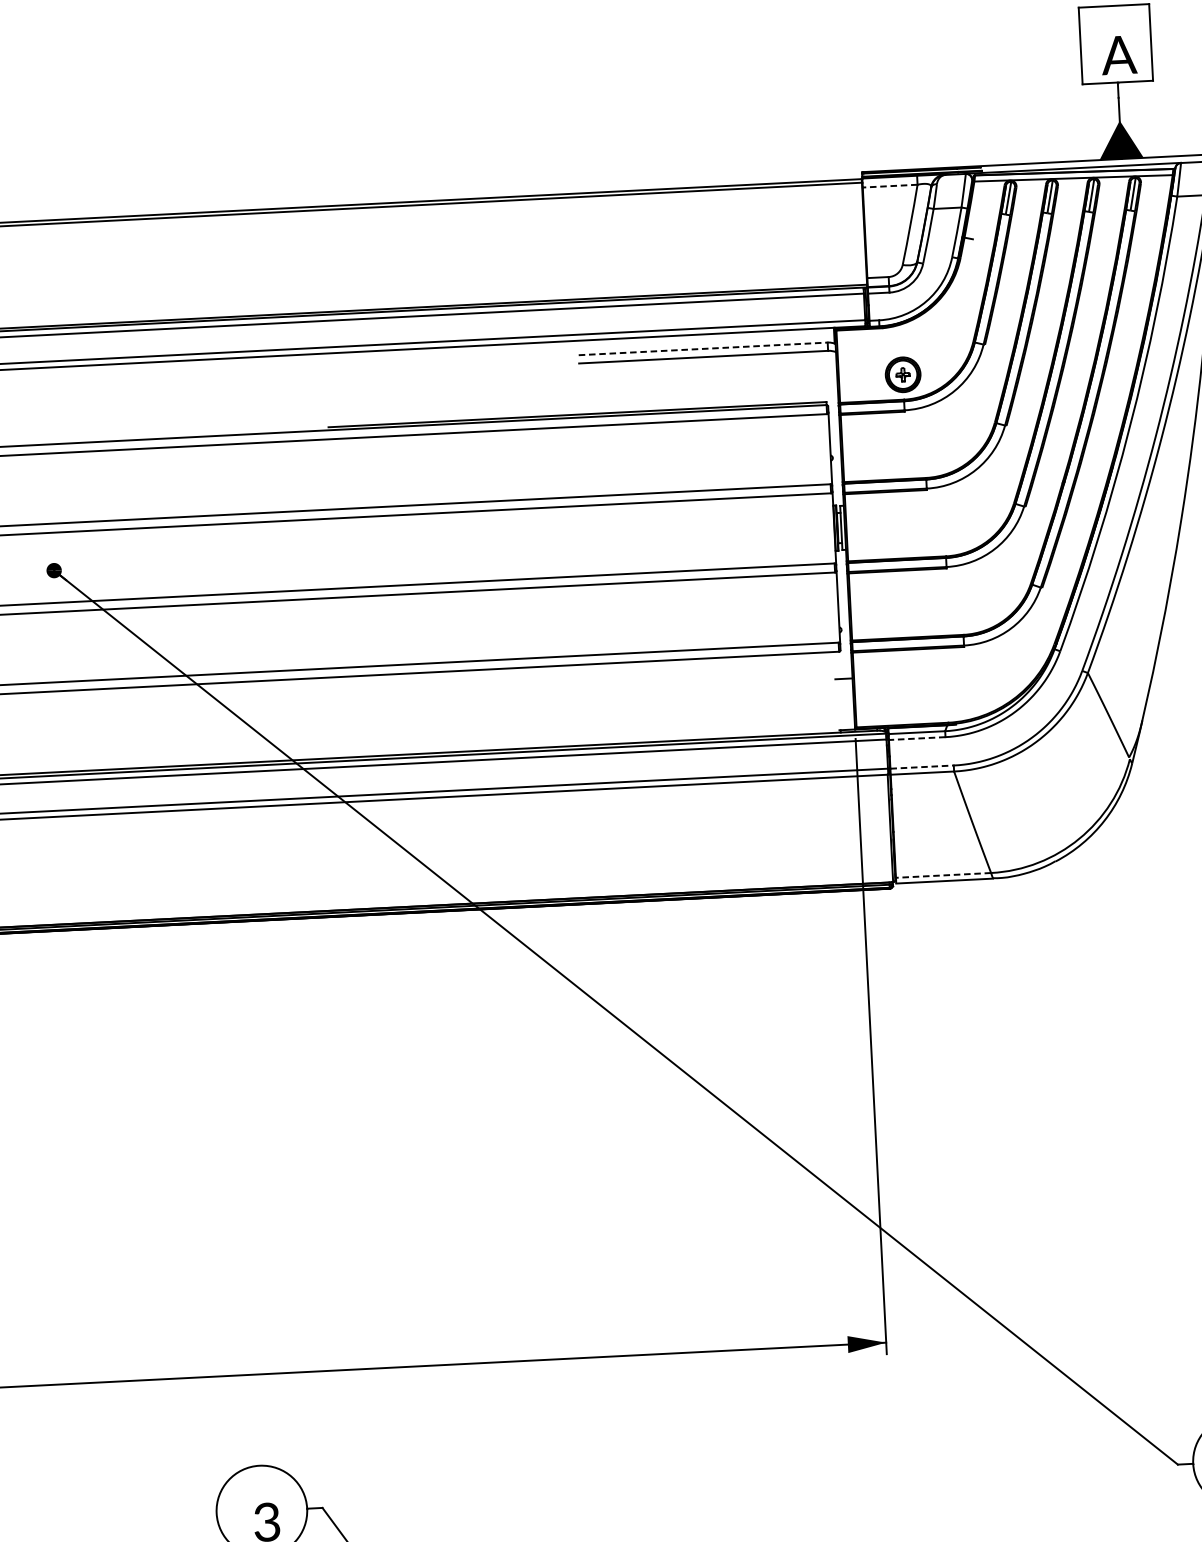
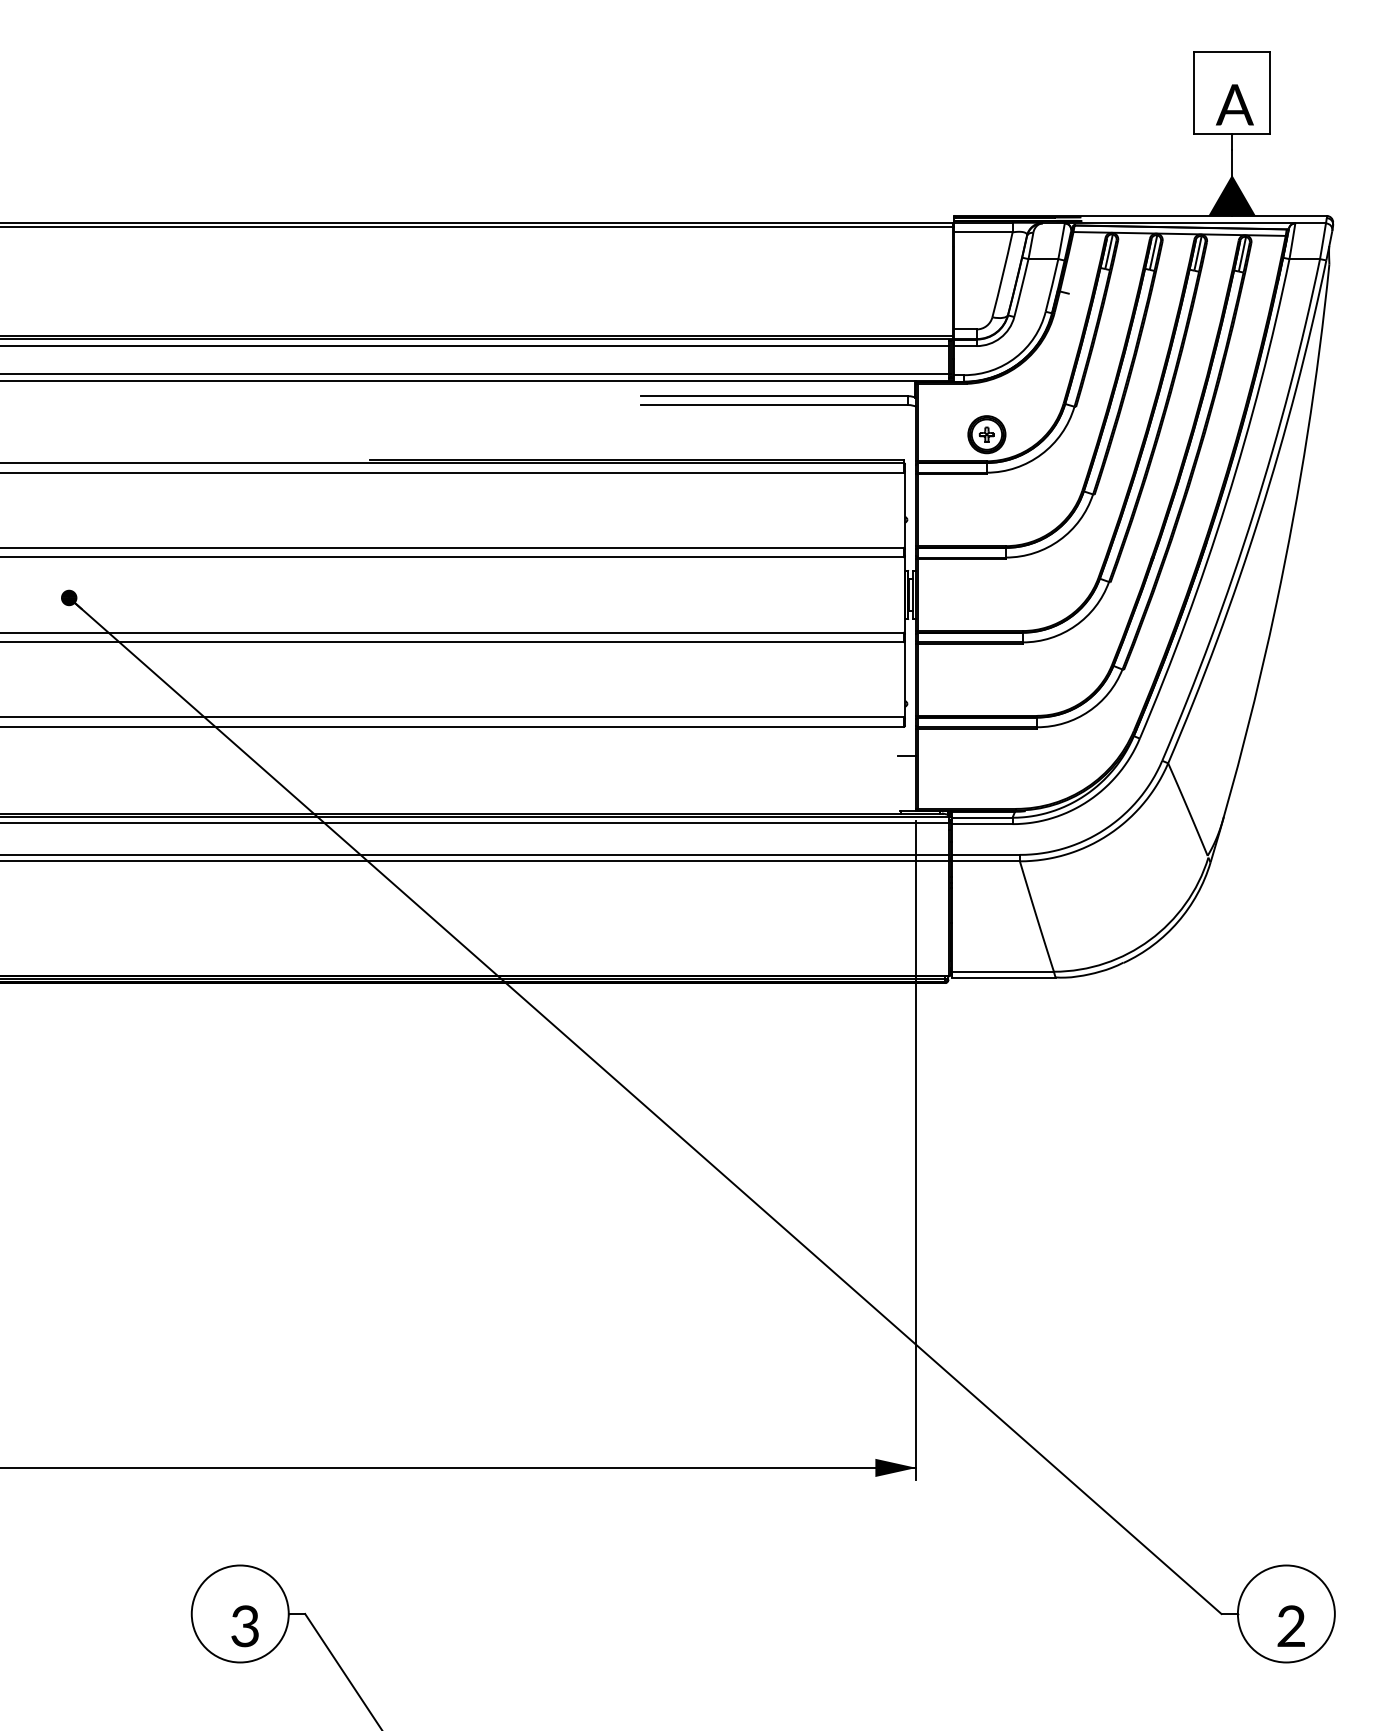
line: (889, 186) -> (982, 232), dashed -> solid
line: (703, 349) -> (775, 396), dashed -> solid
line: (916, 738) -> (981, 824), dashed -> solid
line: (921, 766) -> (985, 854), dashed -> solid
line: (943, 875) -> (1002, 971), dashed -> solid

